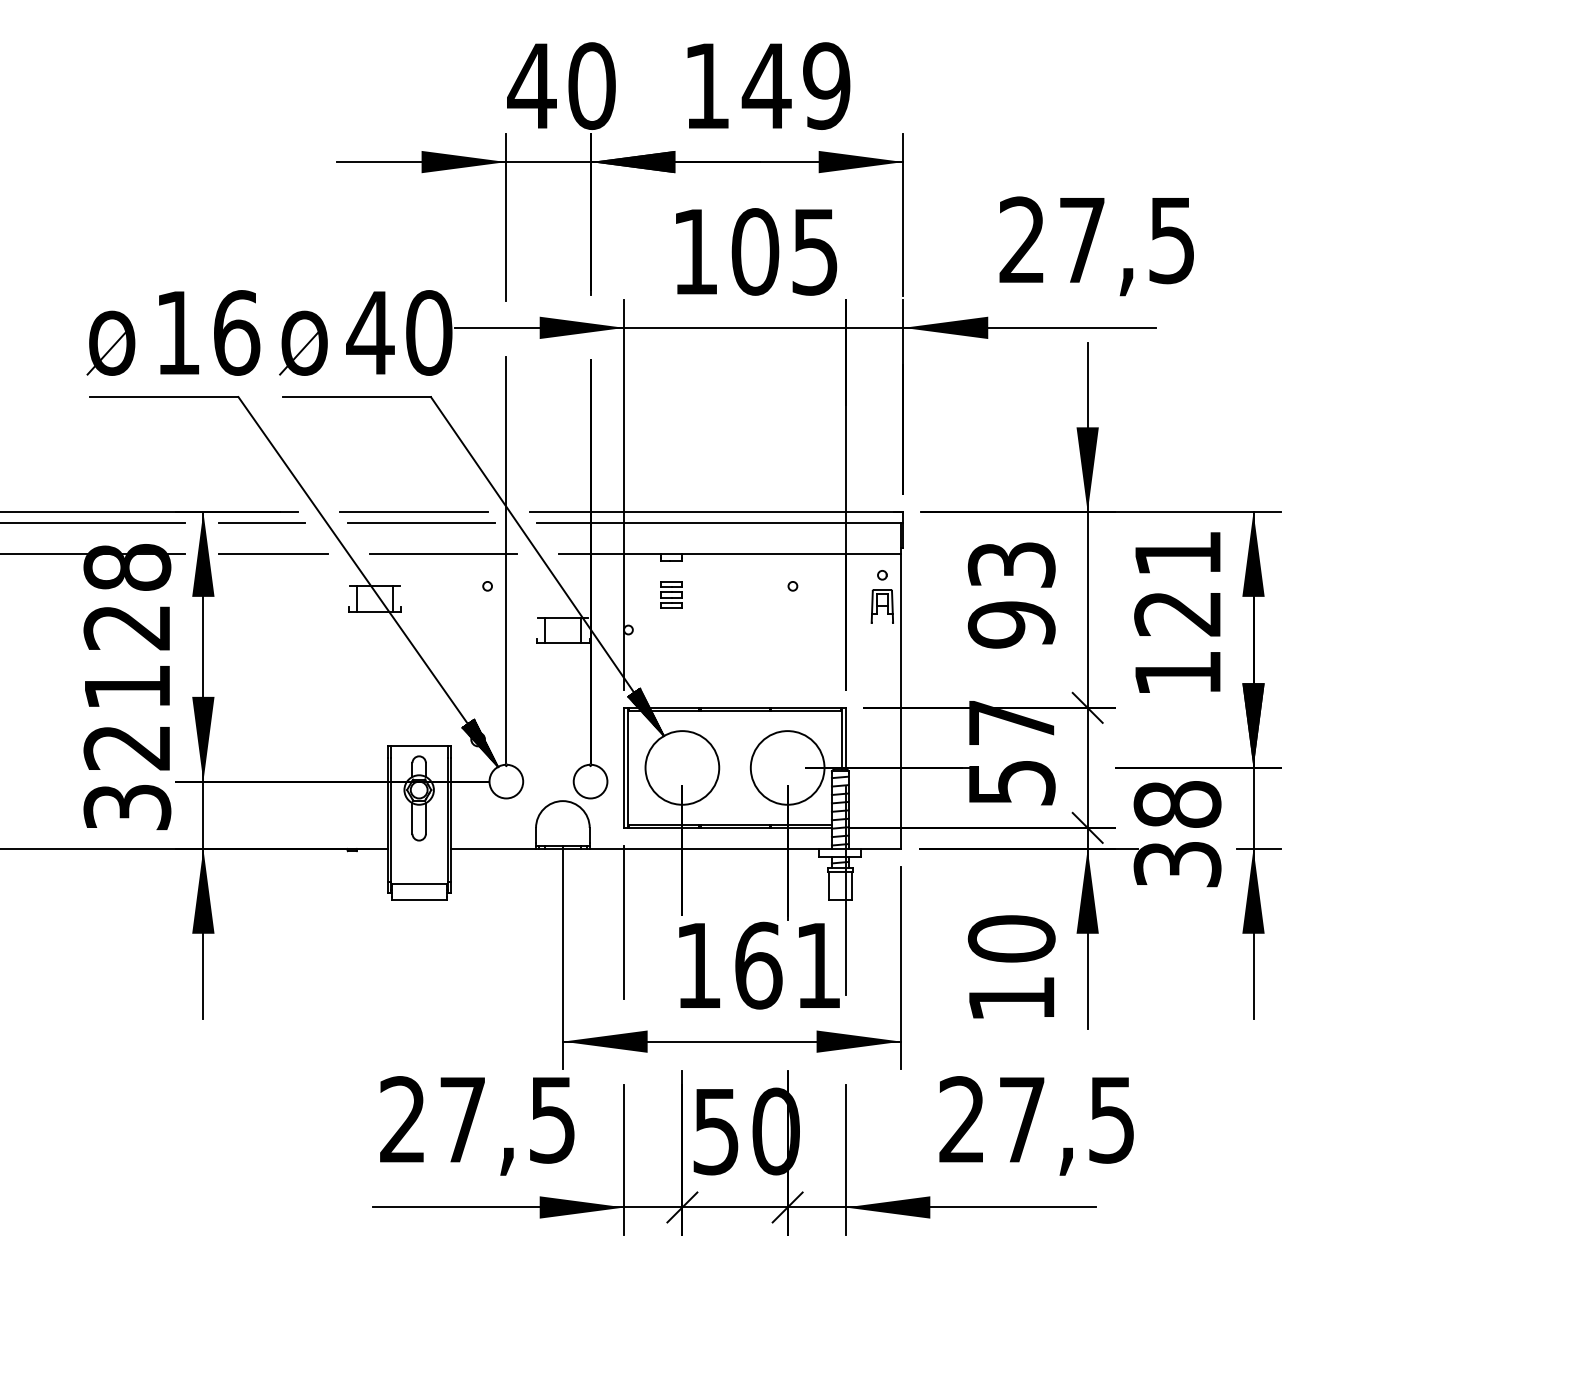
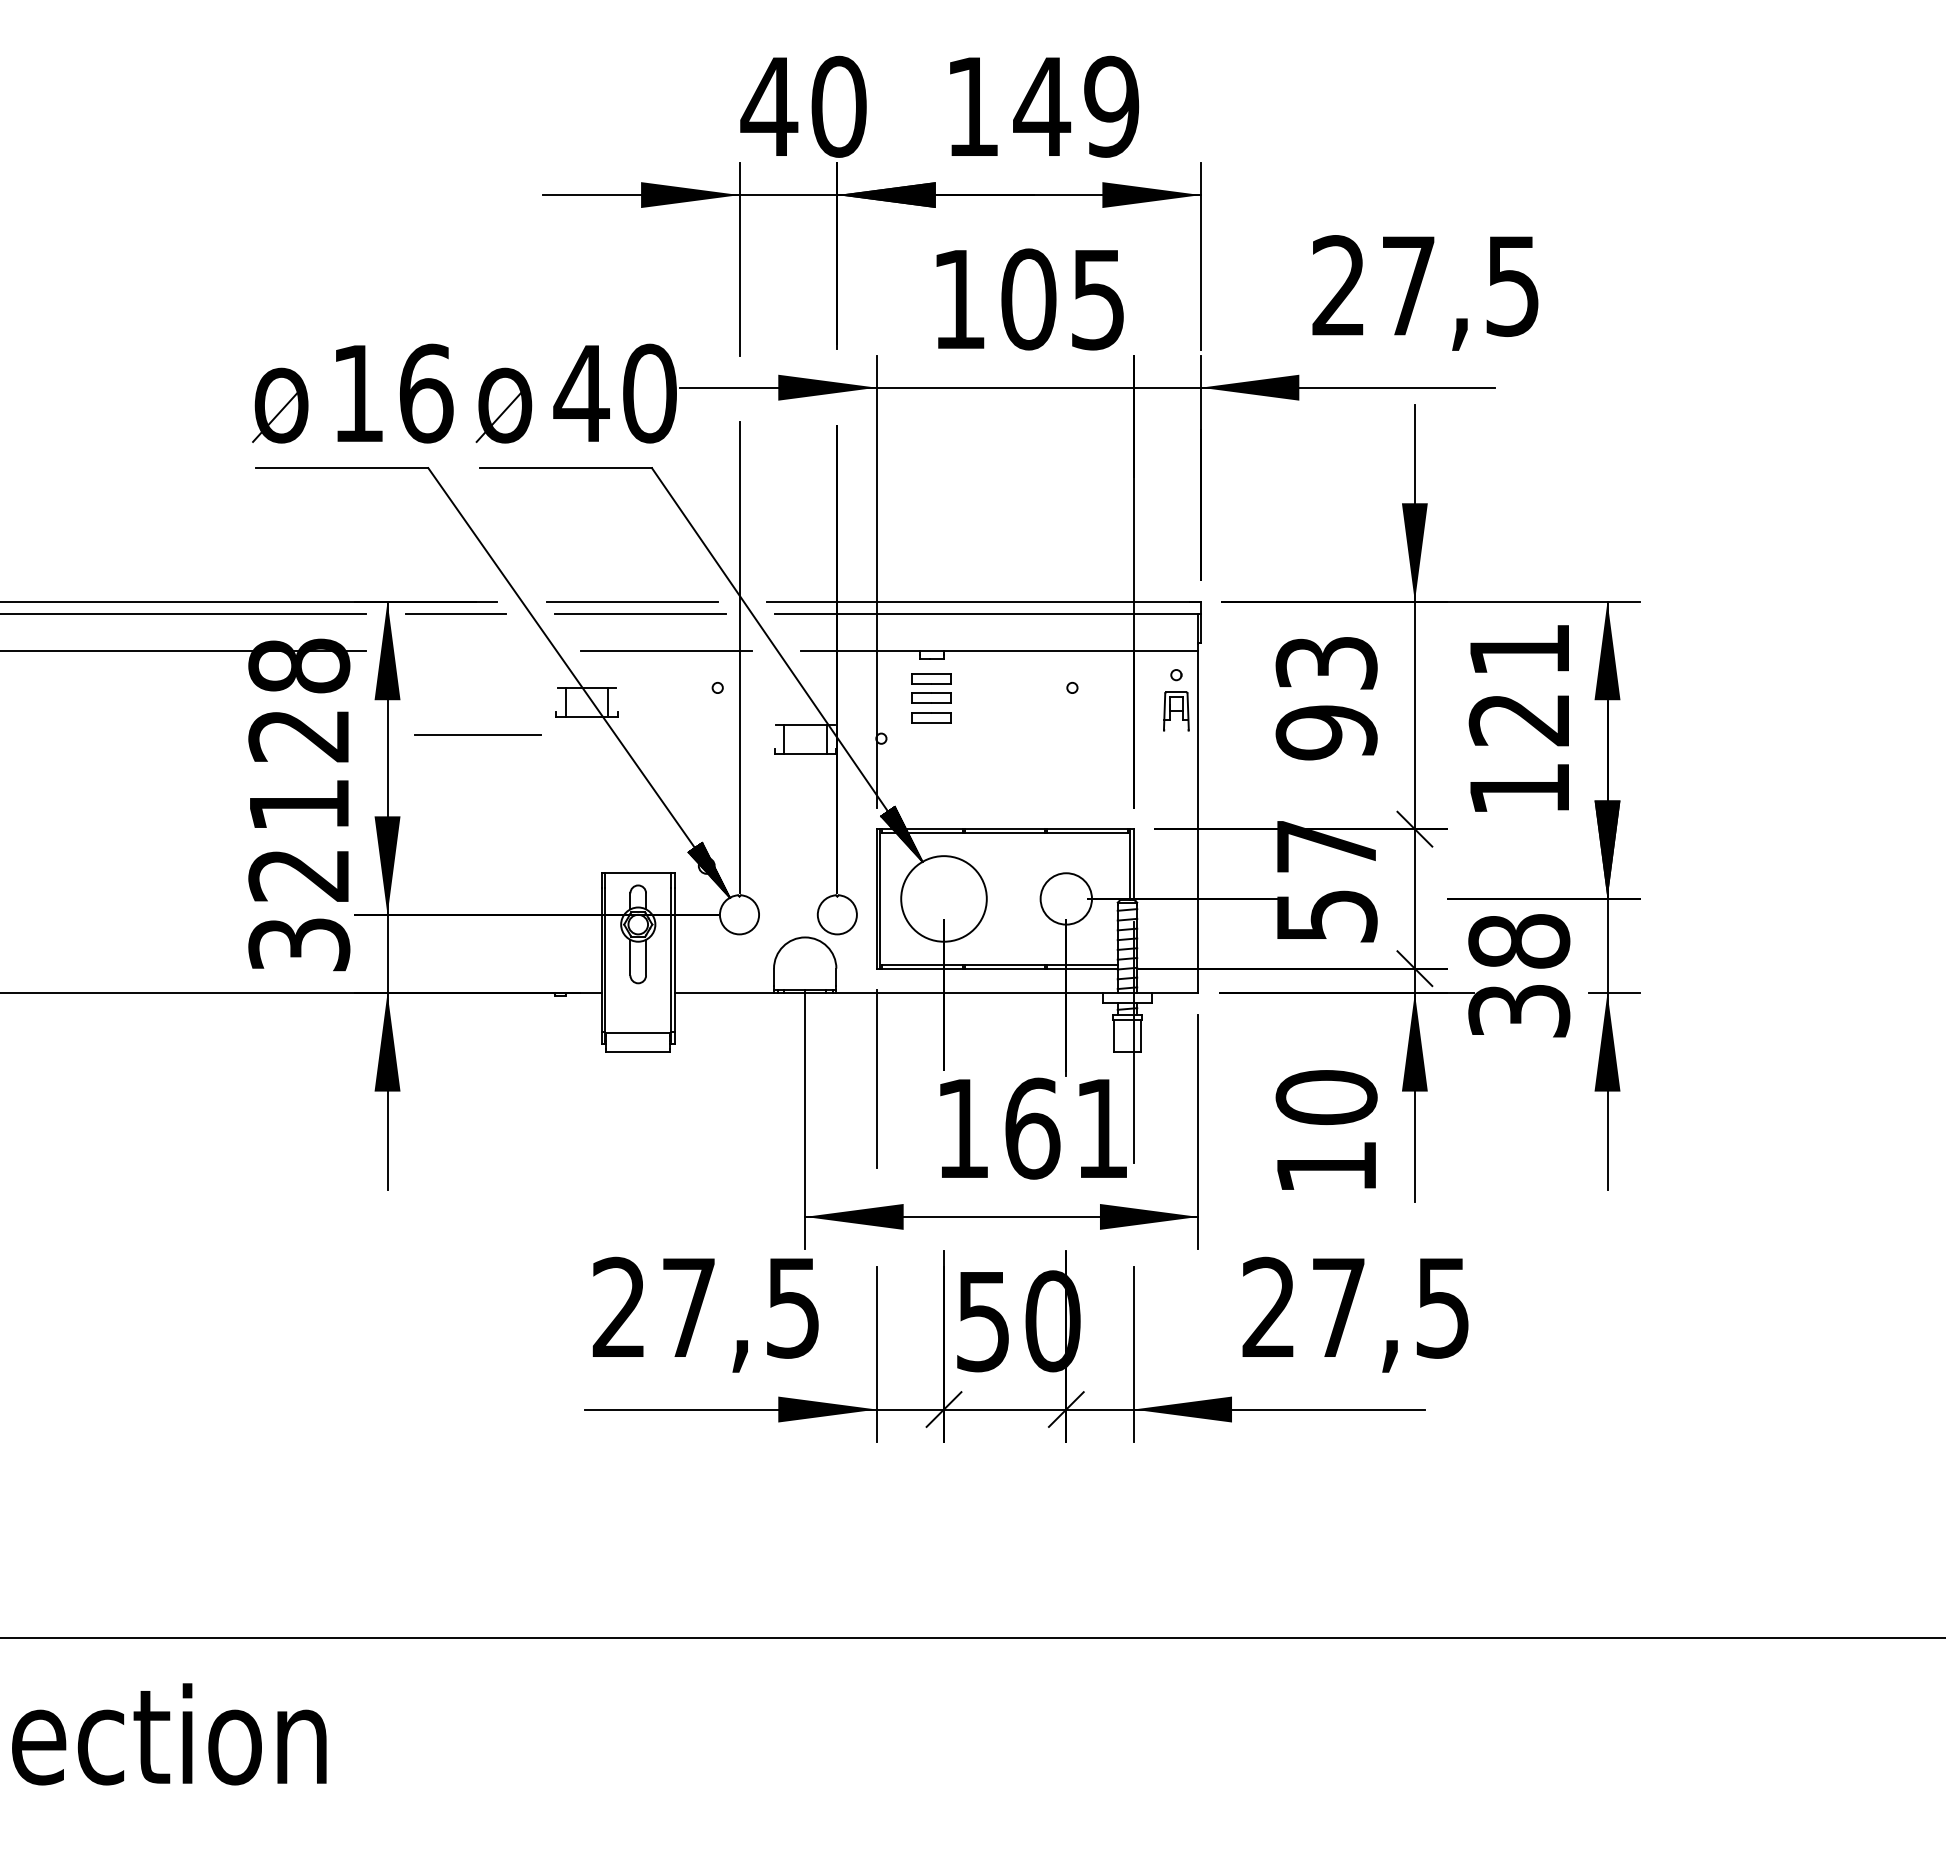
line: (273, 554) -> (477, 734), moved
part: (671, 594) -> (931, 697), size x1.6
circle: (787, 767) -> (1066, 898), size x0.6

